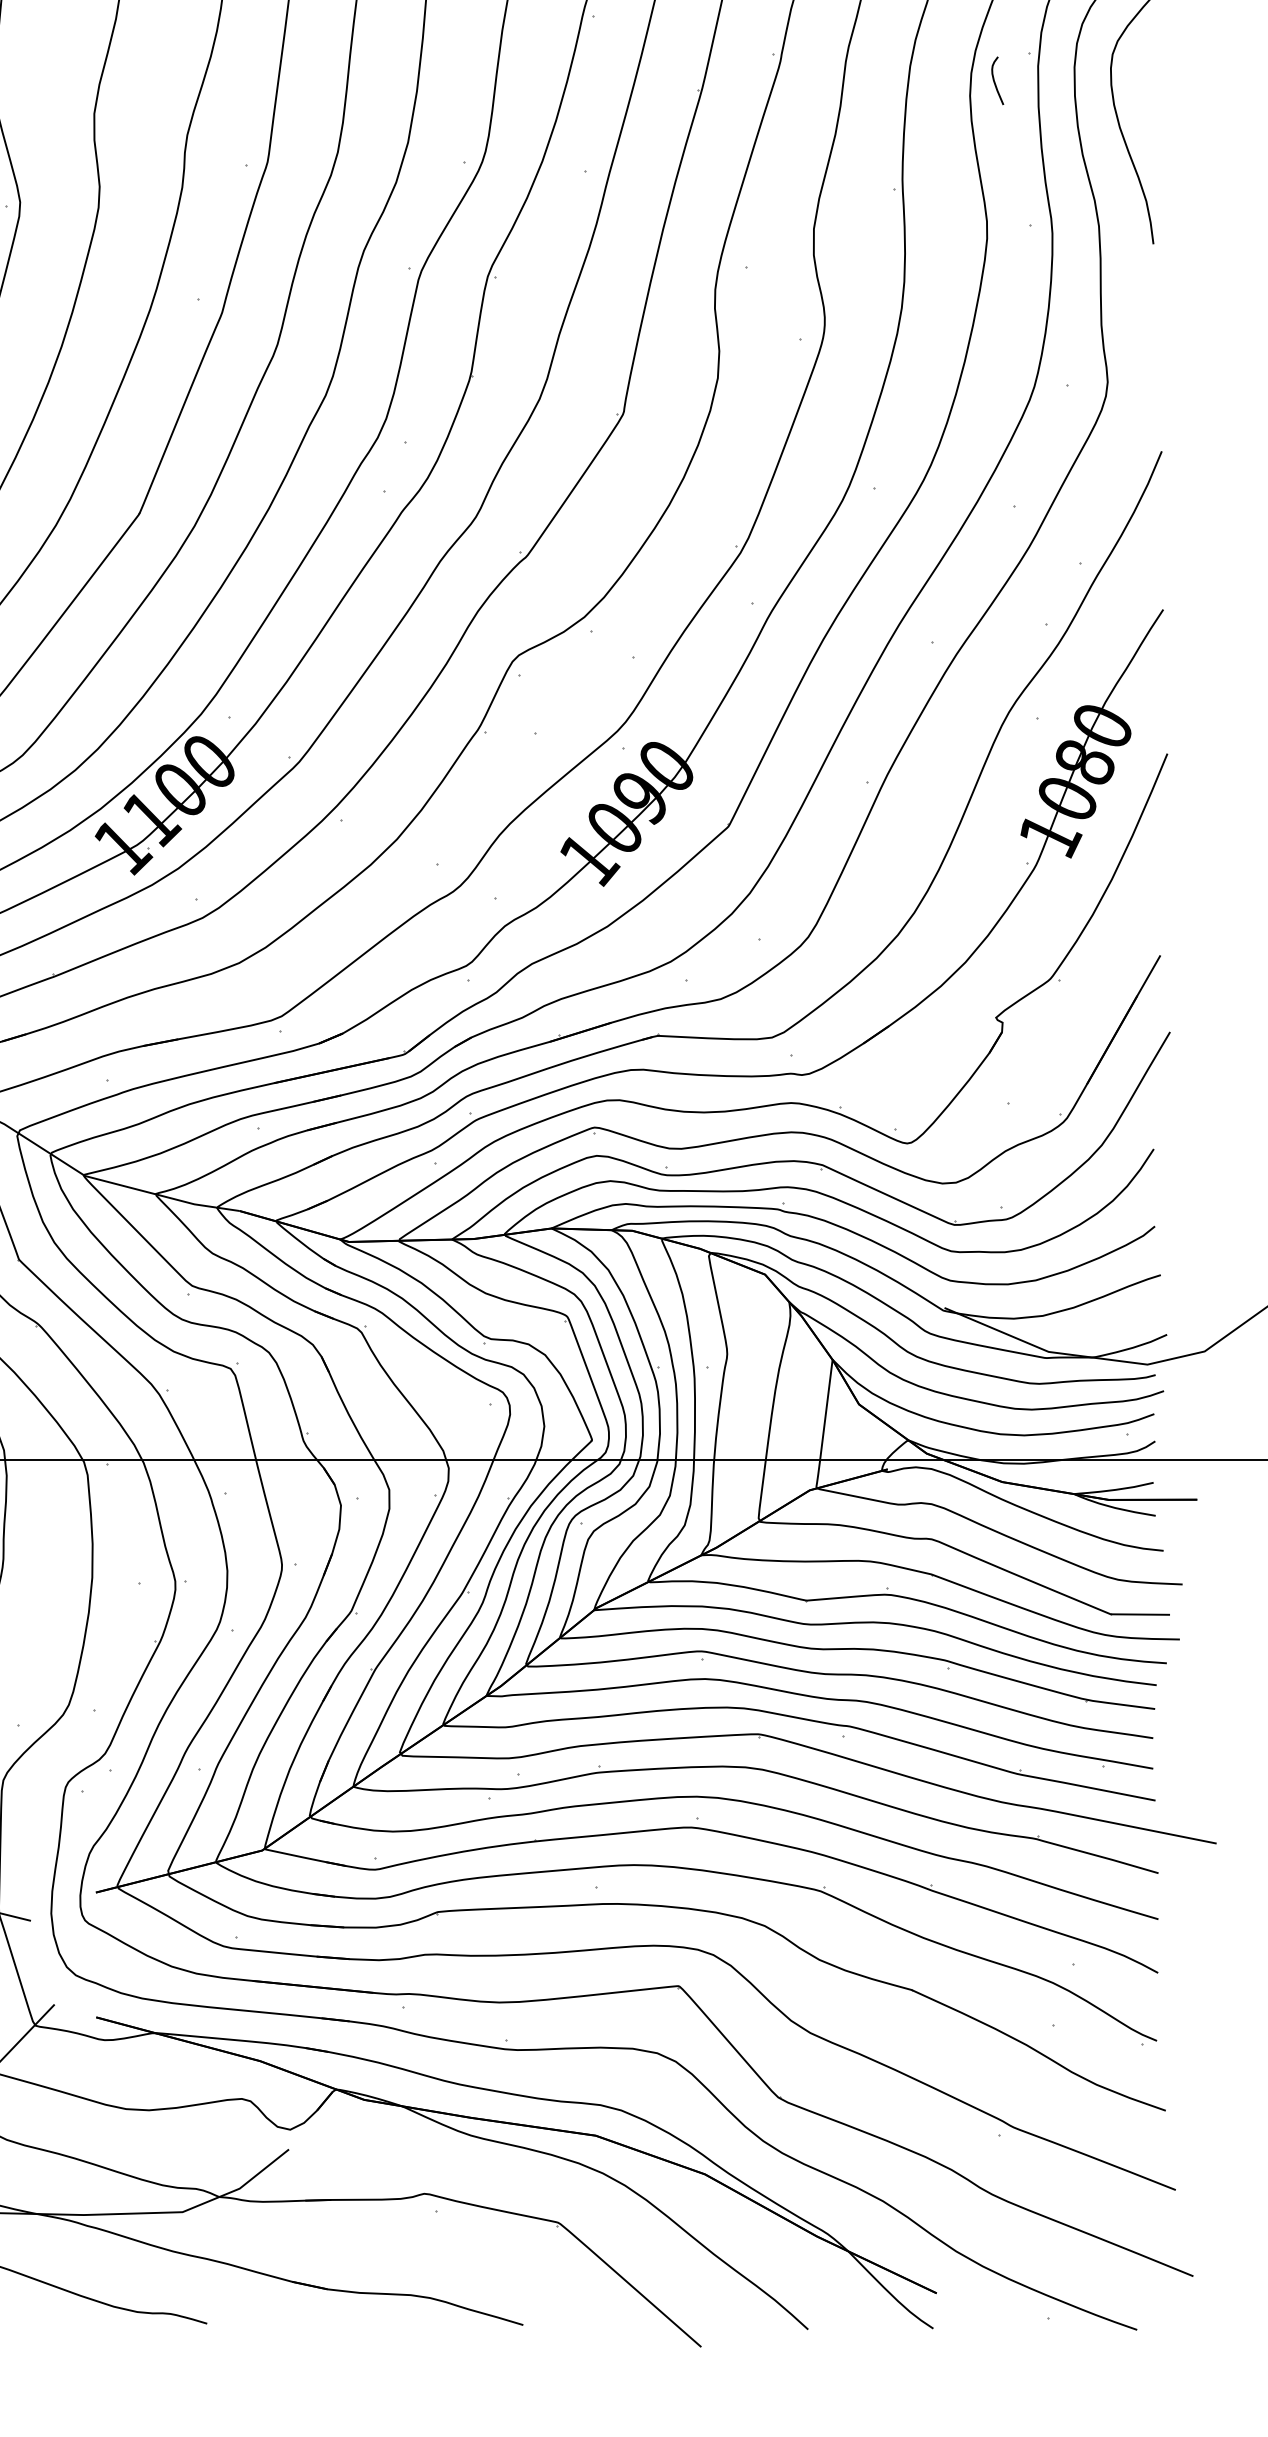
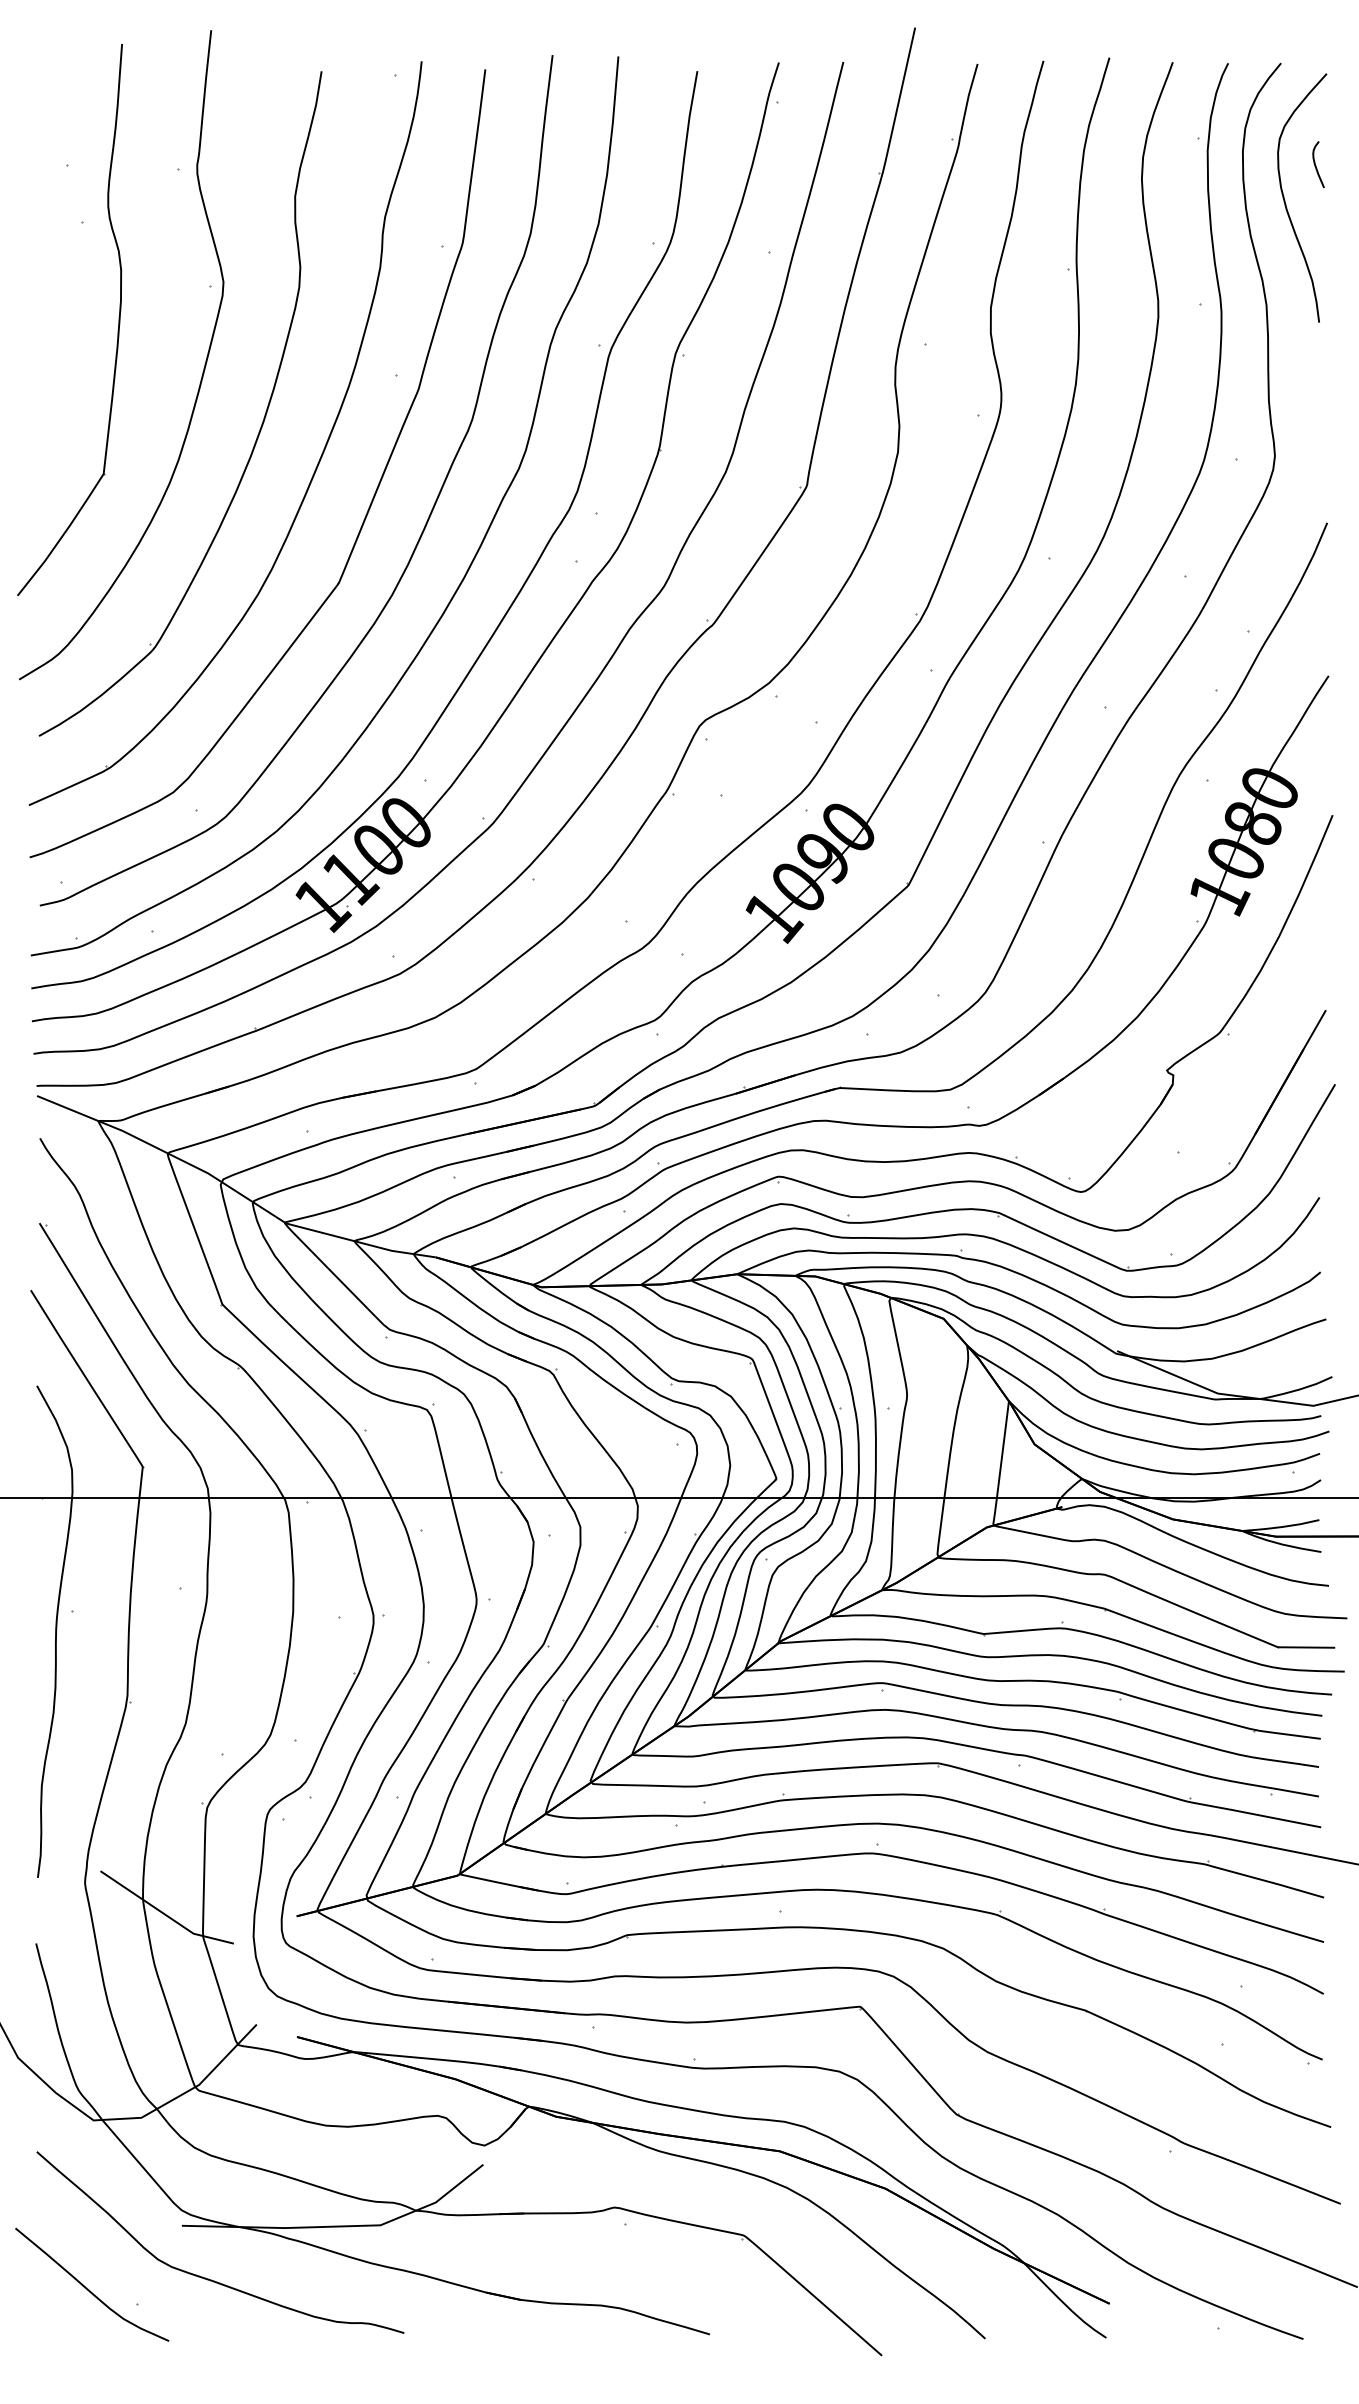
curve: (995, 81) -> (1316, 165), moved

